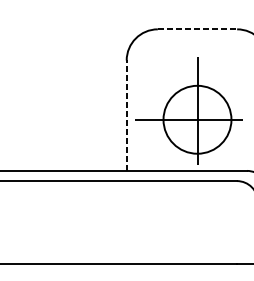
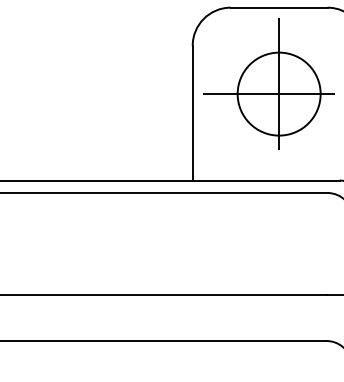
line: (197, 29) -> (279, 7), dashed -> solid
part: (188, 111) -> (268, 83), moved
line: (126, 115) -> (192, 112), dashed -> solid

